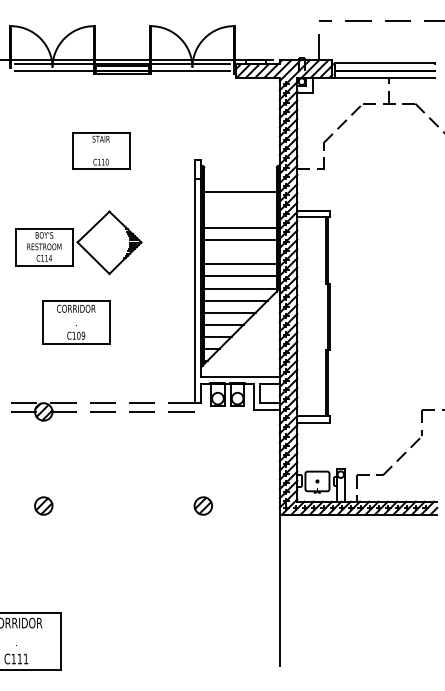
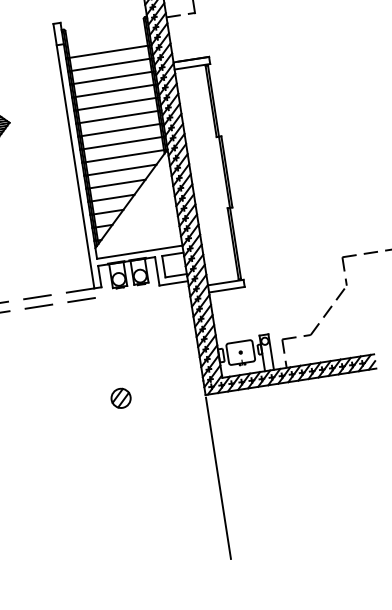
line: (240, 204) -> (110, 65), added
line: (240, 216) -> (112, 78), added
line: (240, 252) -> (118, 117), added

